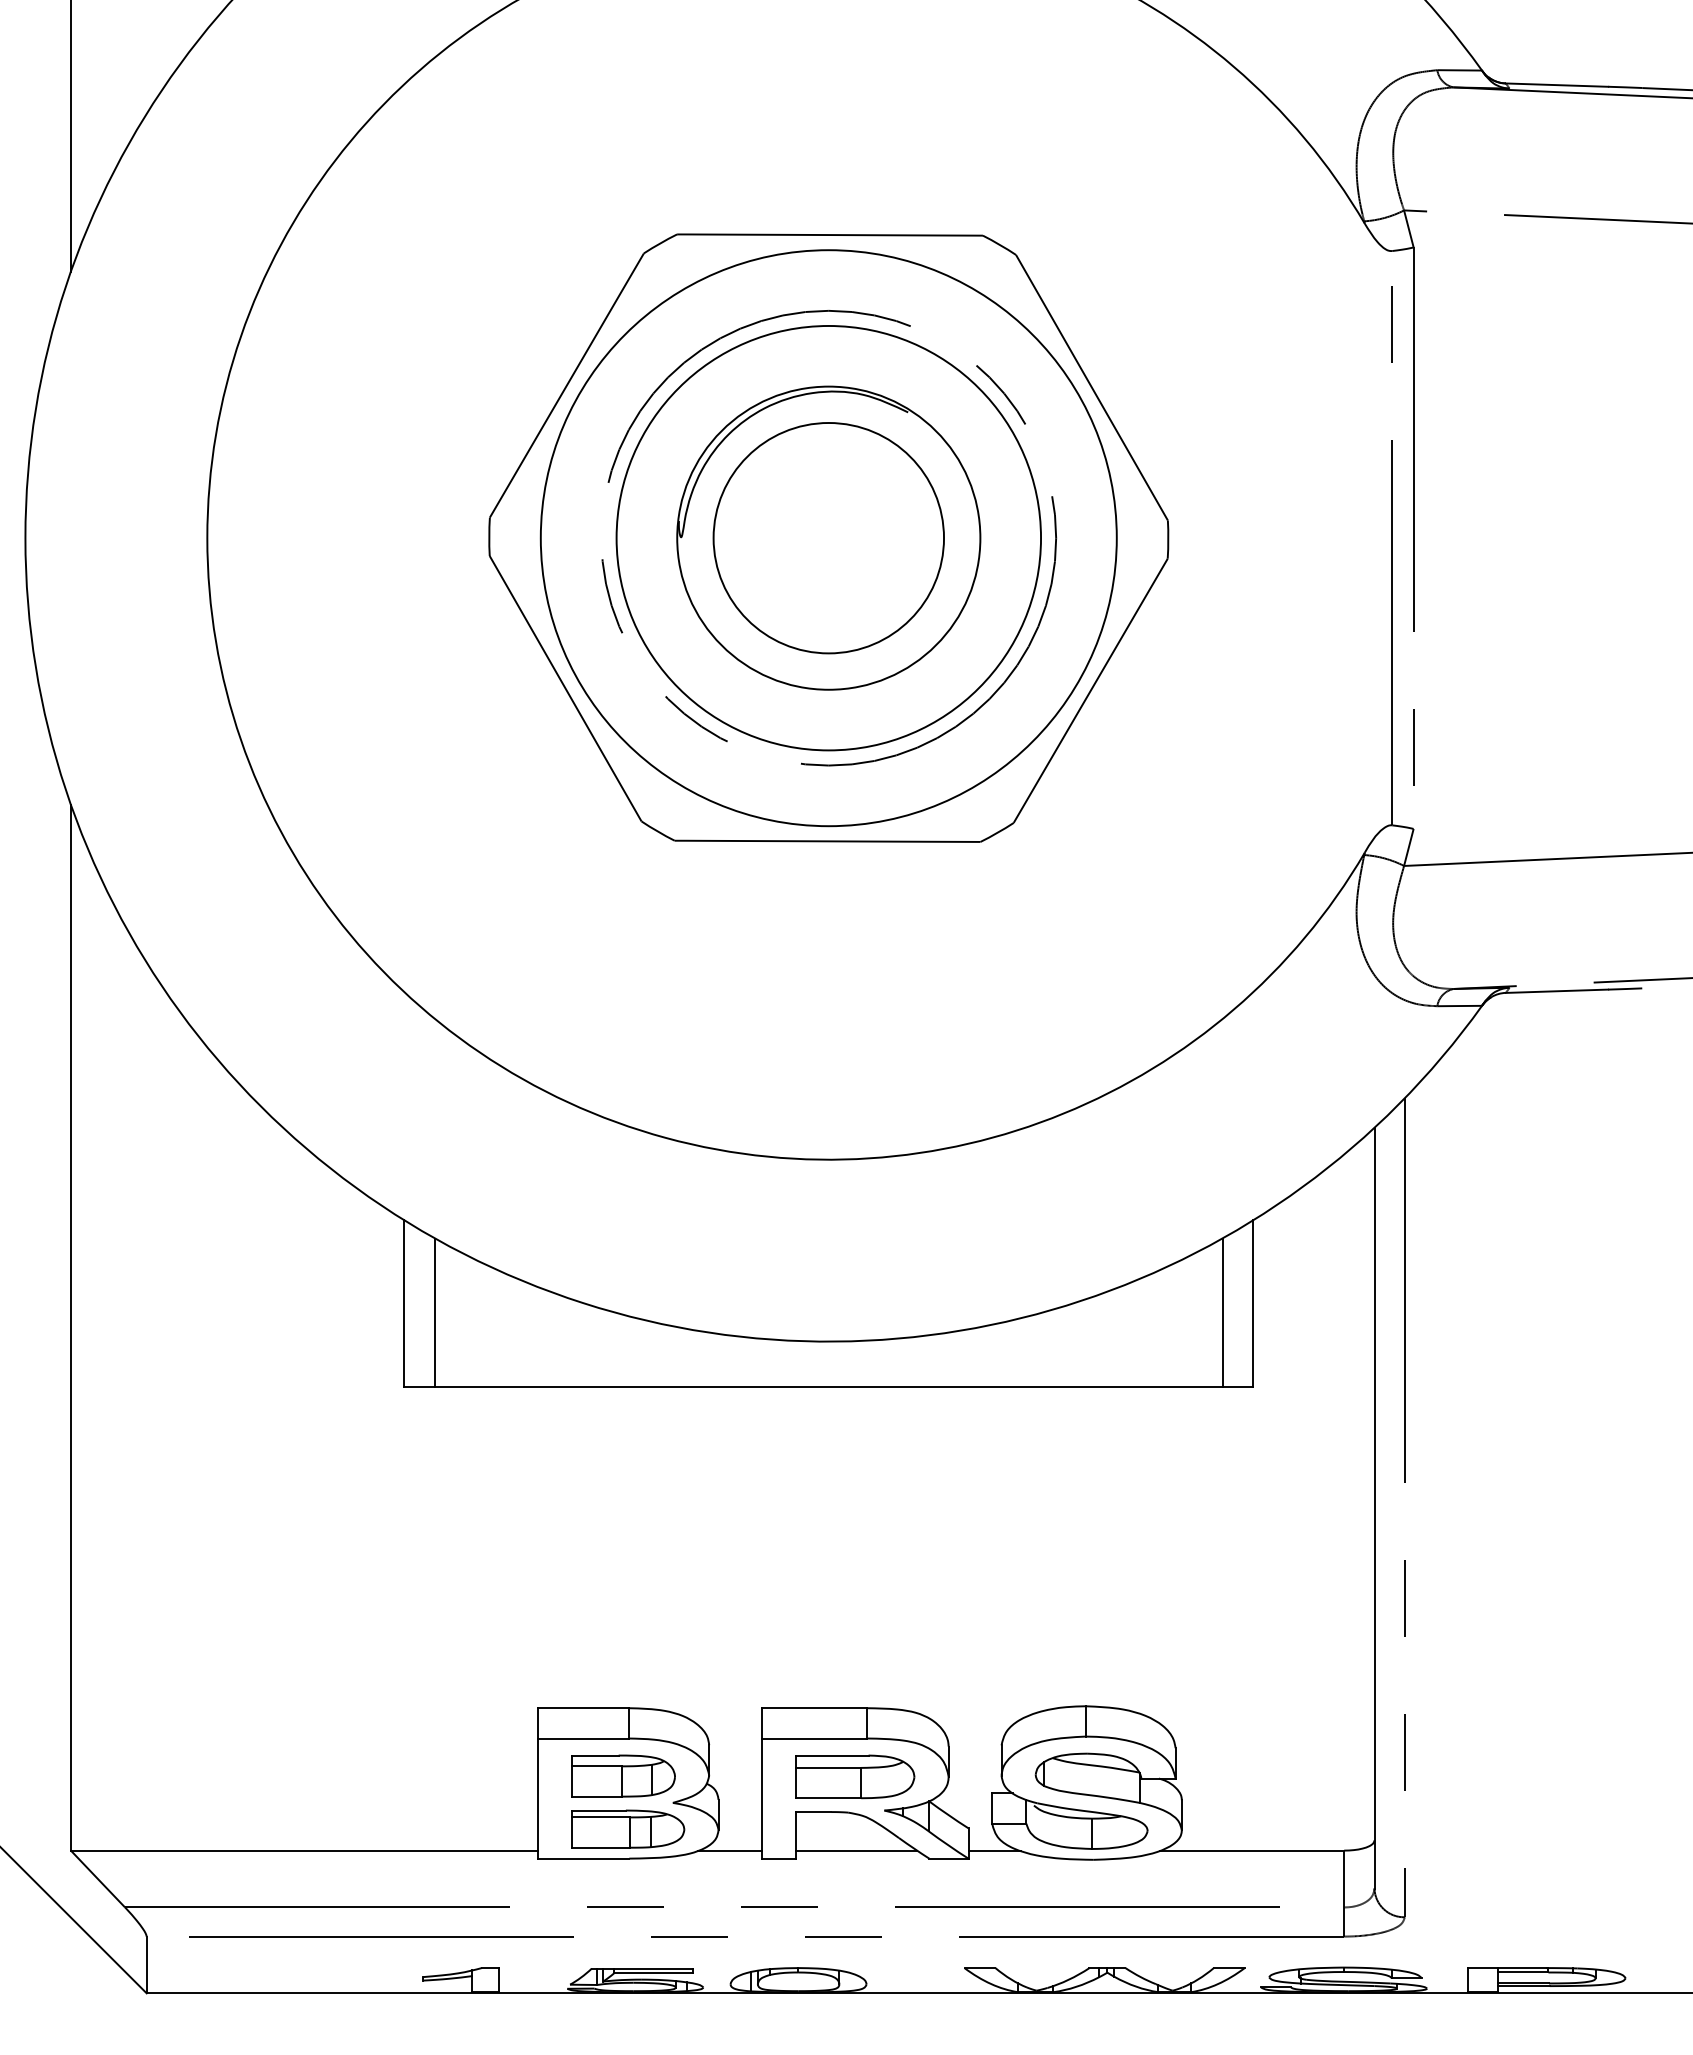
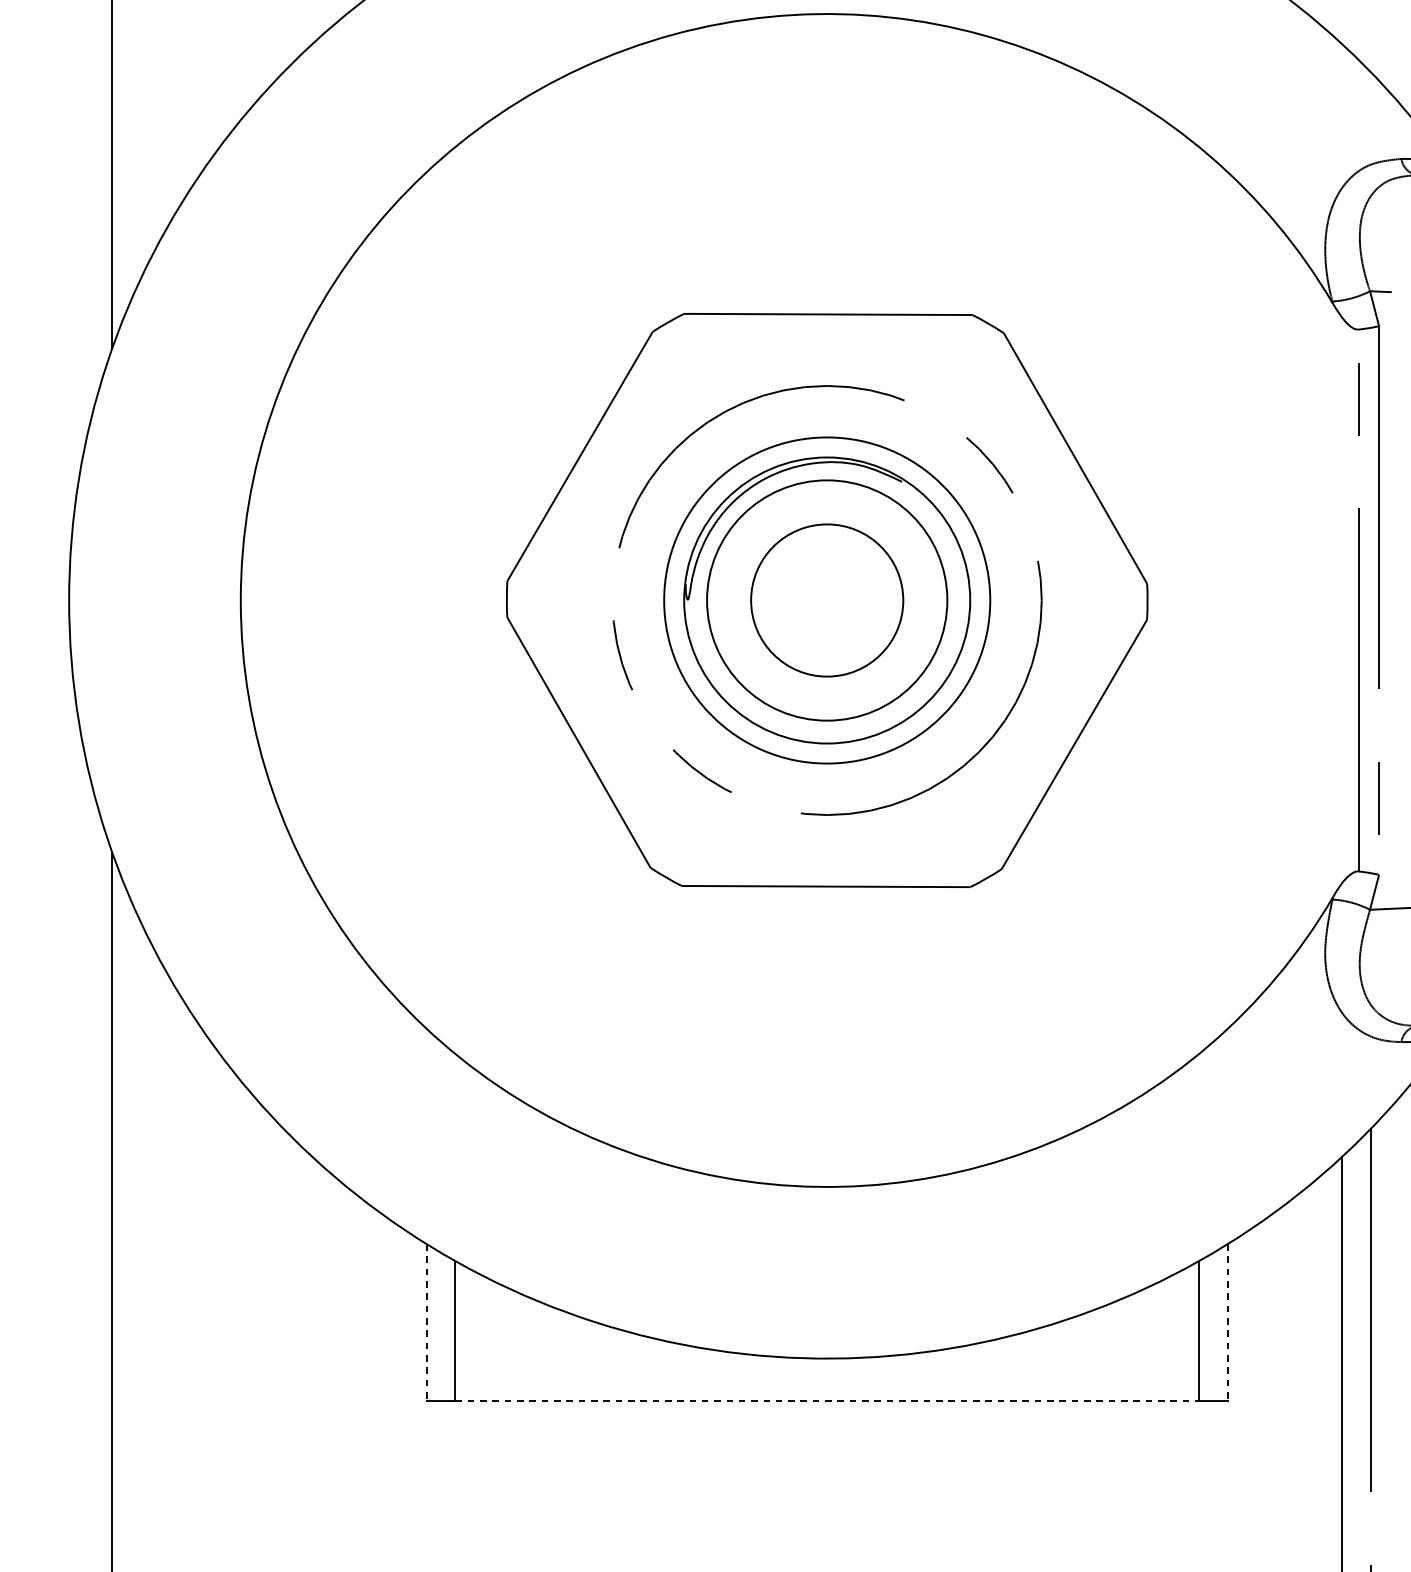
circle: (828, 537) -> (826, 599), size x0.6
circle: (828, 538) -> (826, 600), size x0.6
circle: (828, 538) -> (826, 600), size x0.7
line: (404, 1304) -> (426, 1323), solid -> dashed
line: (1253, 1304) -> (1227, 1323), solid -> dashed
line: (829, 1387) -> (827, 1401), solid -> dashed

